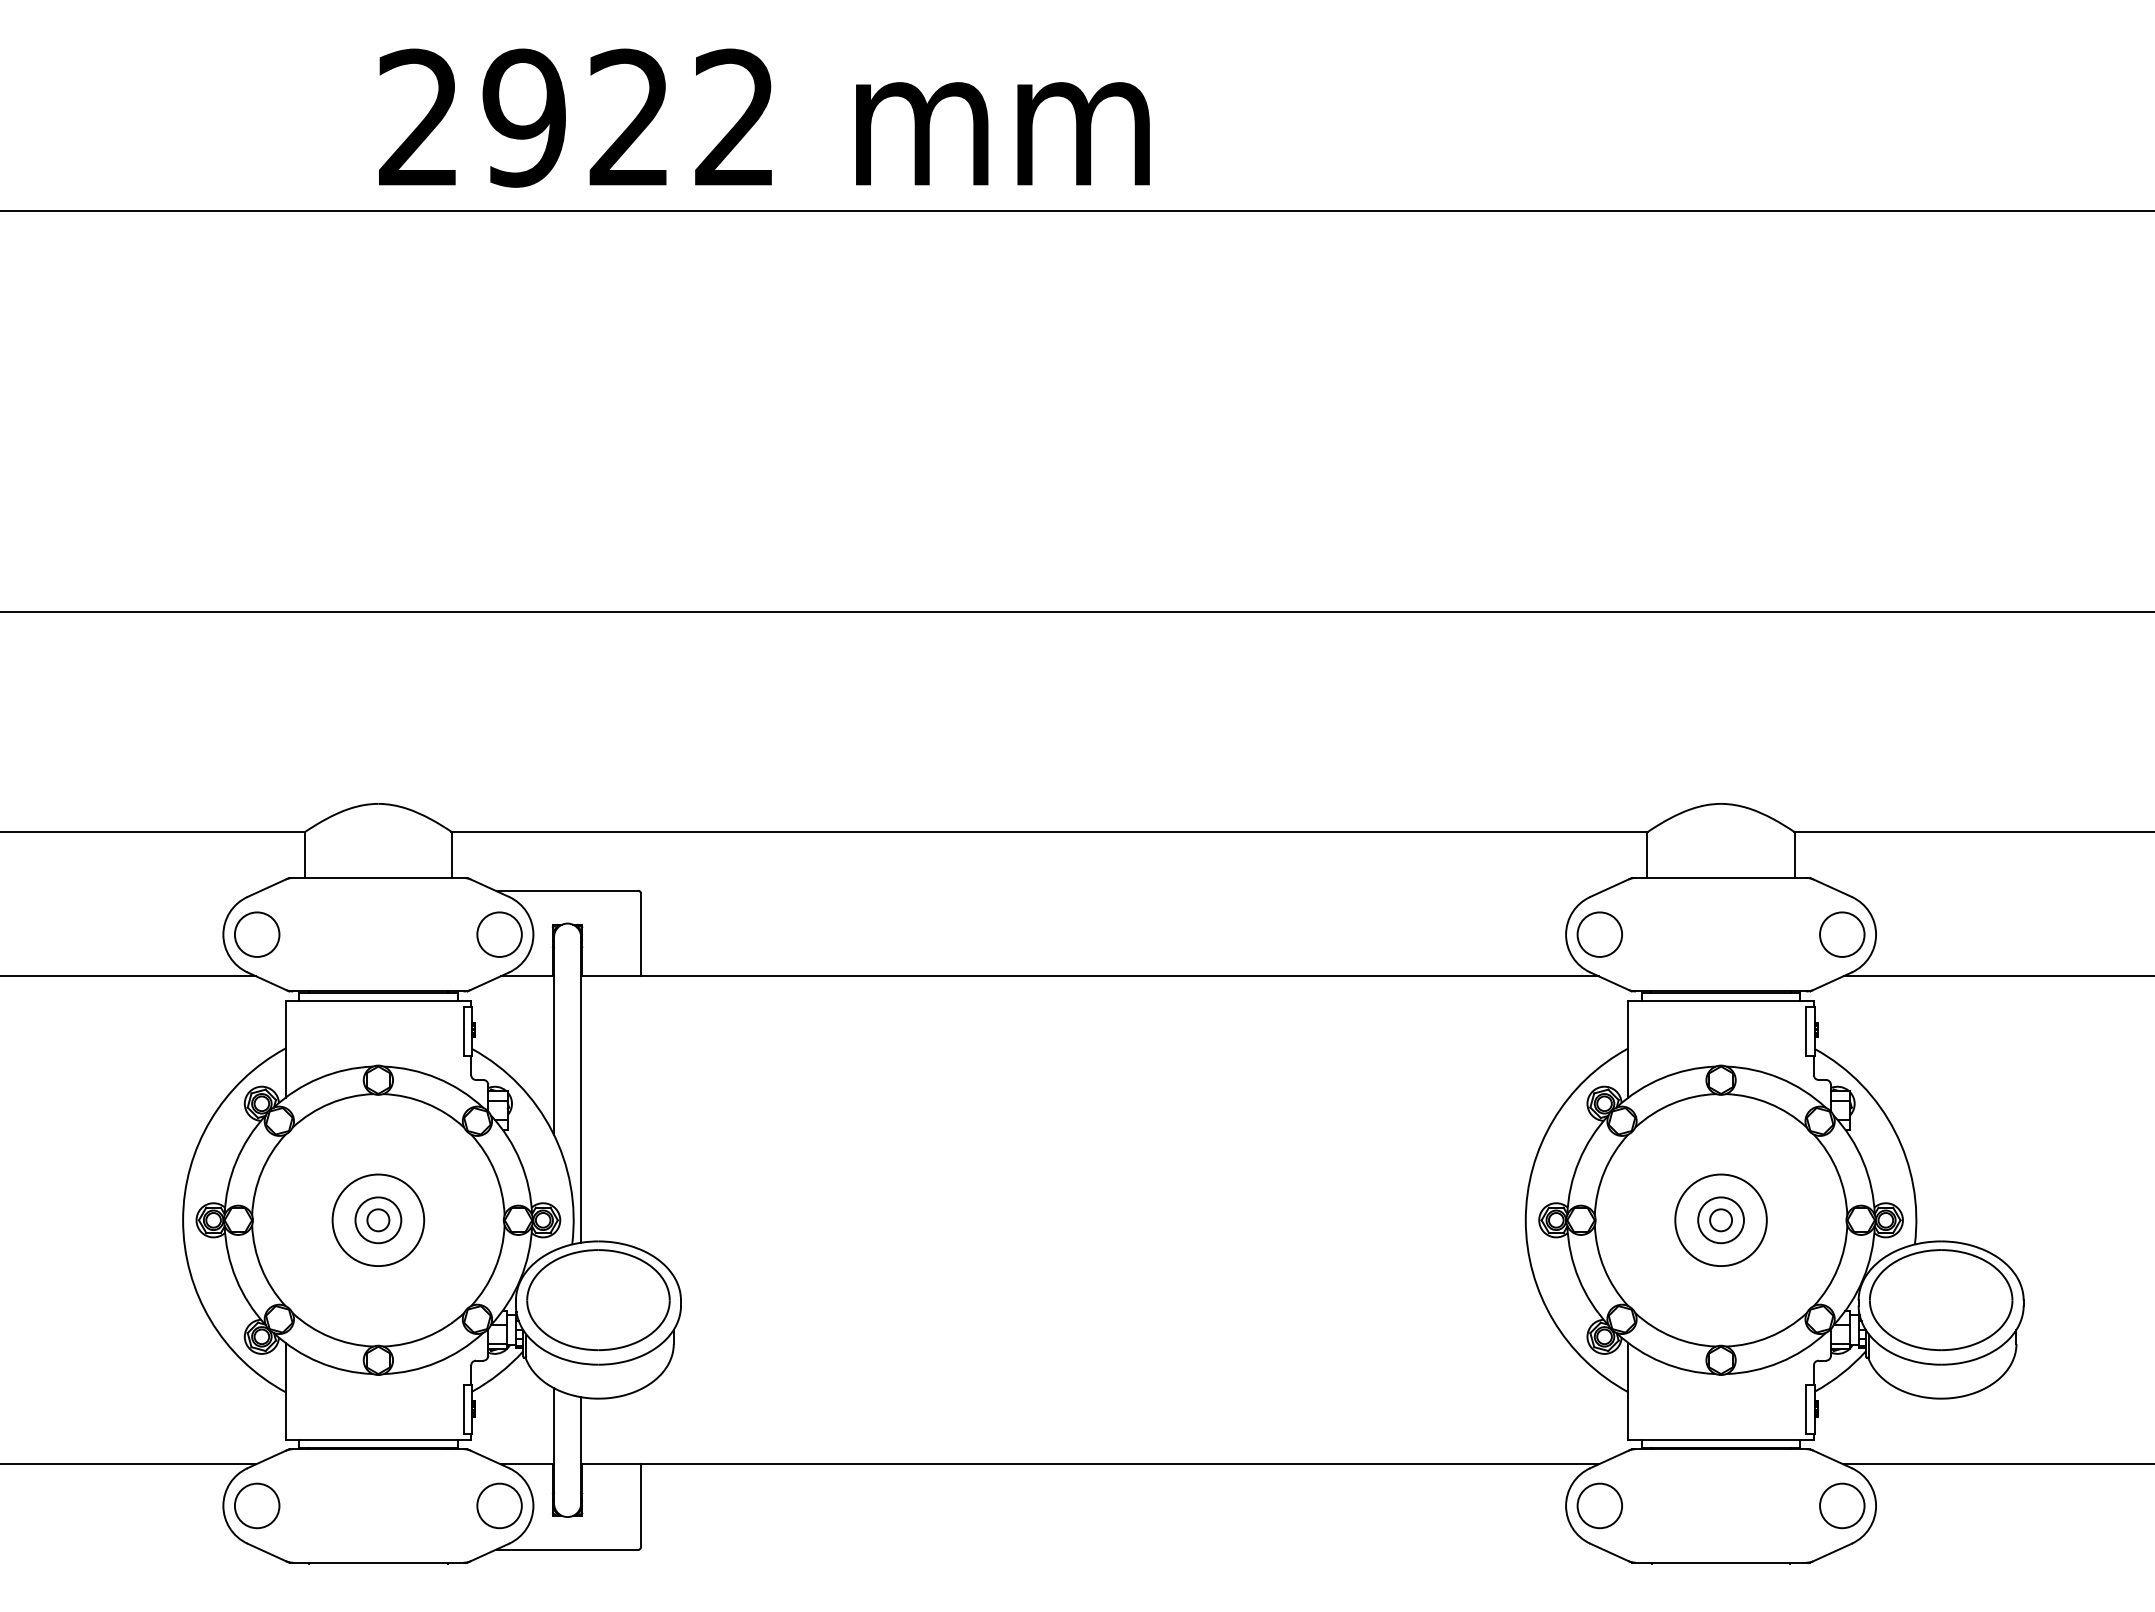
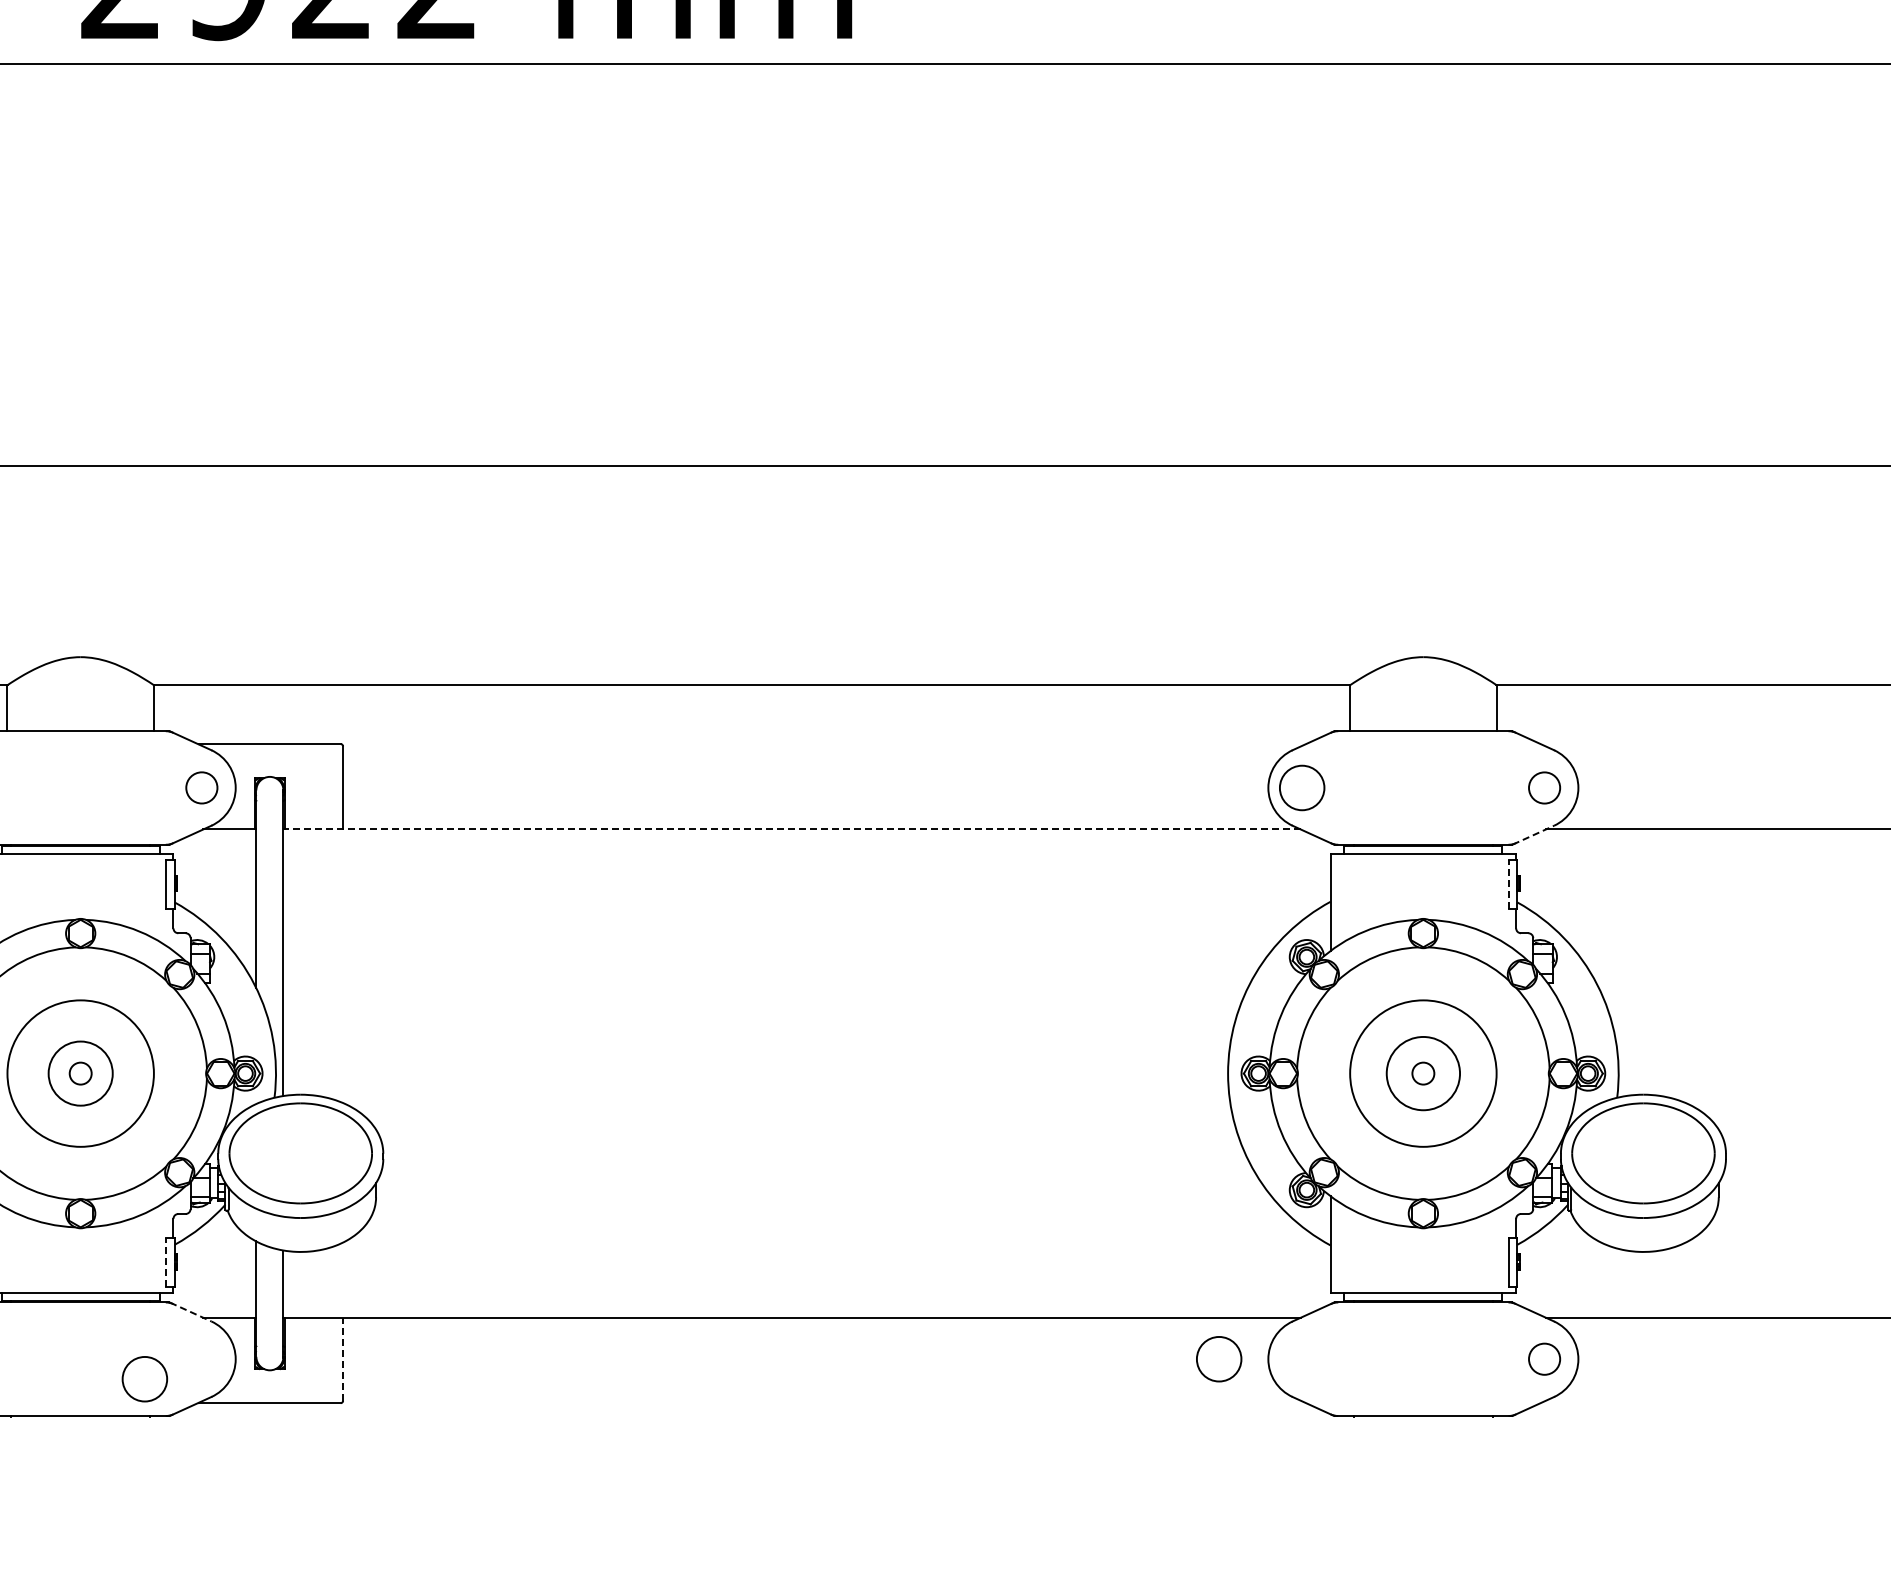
circle: (499, 934) -> (201, 787), size x0.7
circle: (1842, 934) -> (1544, 787), size x0.7
line: (1089, 976) -> (791, 829), solid -> dashed
line: (1831, 981) -> (1533, 834), solid -> dashed
line: (1806, 1030) -> (1508, 883), solid -> dashed
circle: (378, 1220) -> (80, 1073), size x1.4
circle: (378, 1220) -> (80, 1073), size x1.6
circle: (1720, 1220) -> (1422, 1073), size x1.6
circle: (1720, 1220) -> (1422, 1073), size x1.6
line: (463, 1409) -> (165, 1262), solid -> dashed
line: (488, 1458) -> (190, 1311), solid -> dashed
circle: (499, 1505) -> (144, 1378), moved
line: (640, 1505) -> (342, 1358), solid -> dashed
circle: (1599, 1505) -> (1218, 1358), moved
circle: (1842, 1505) -> (1544, 1358), size x0.7

